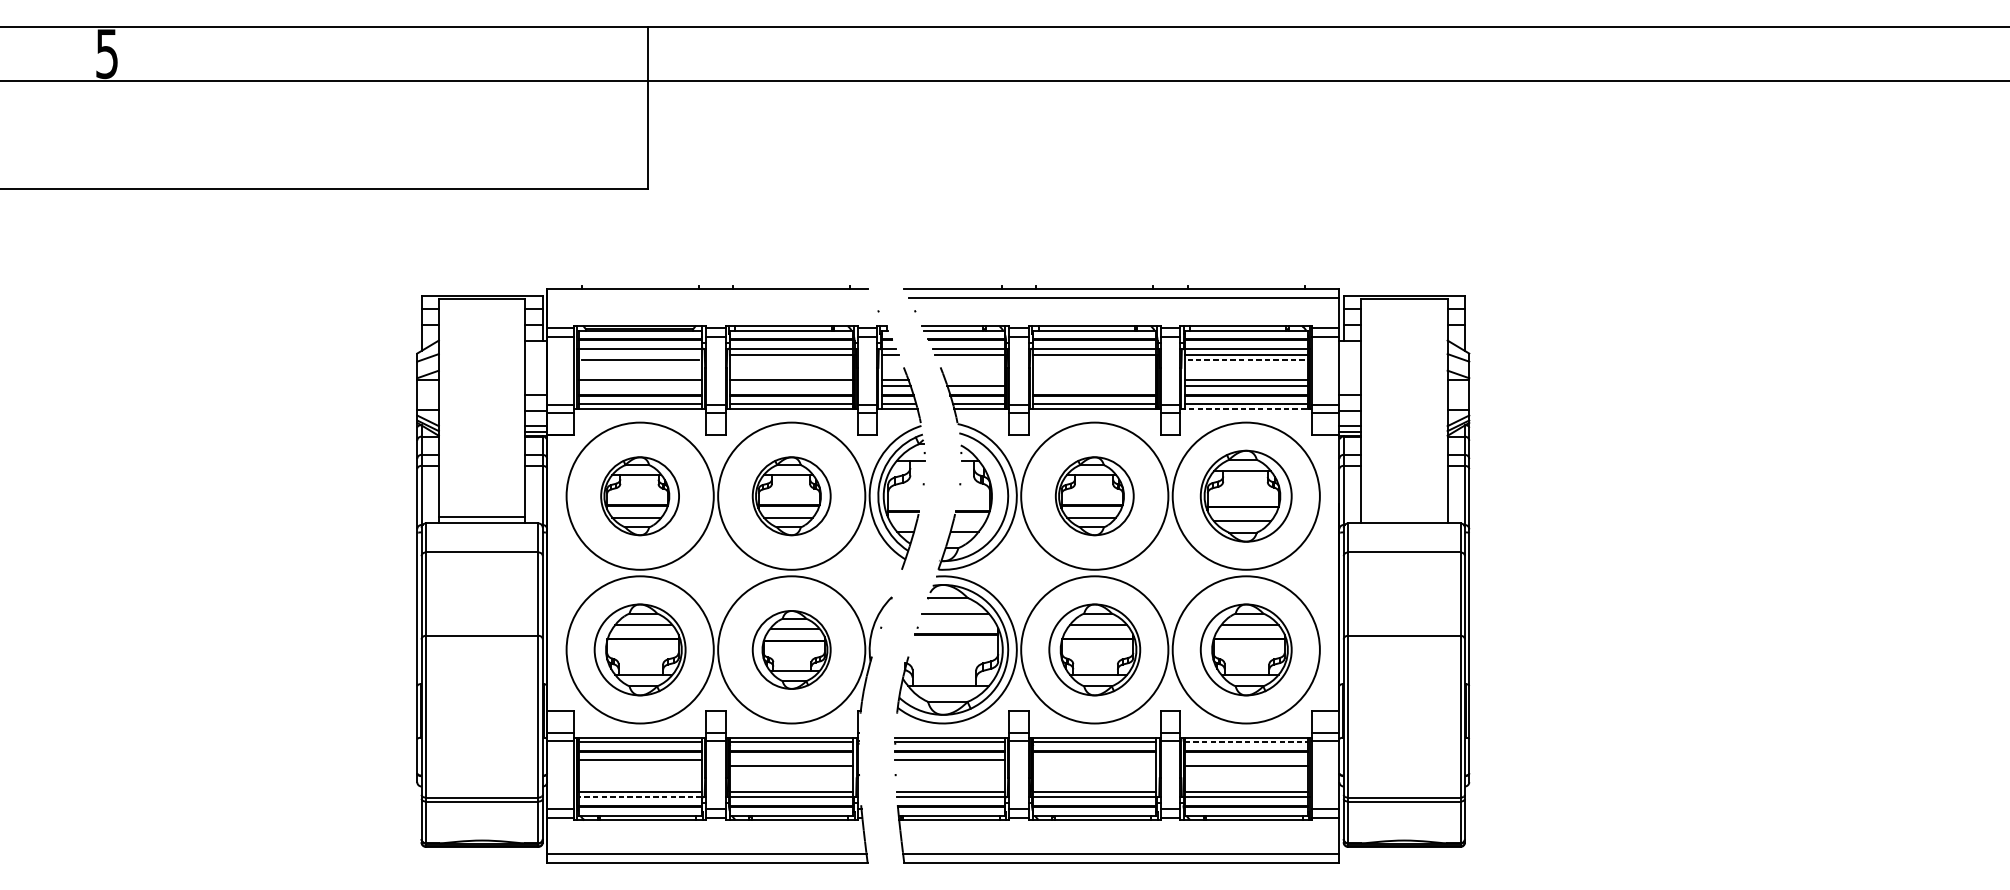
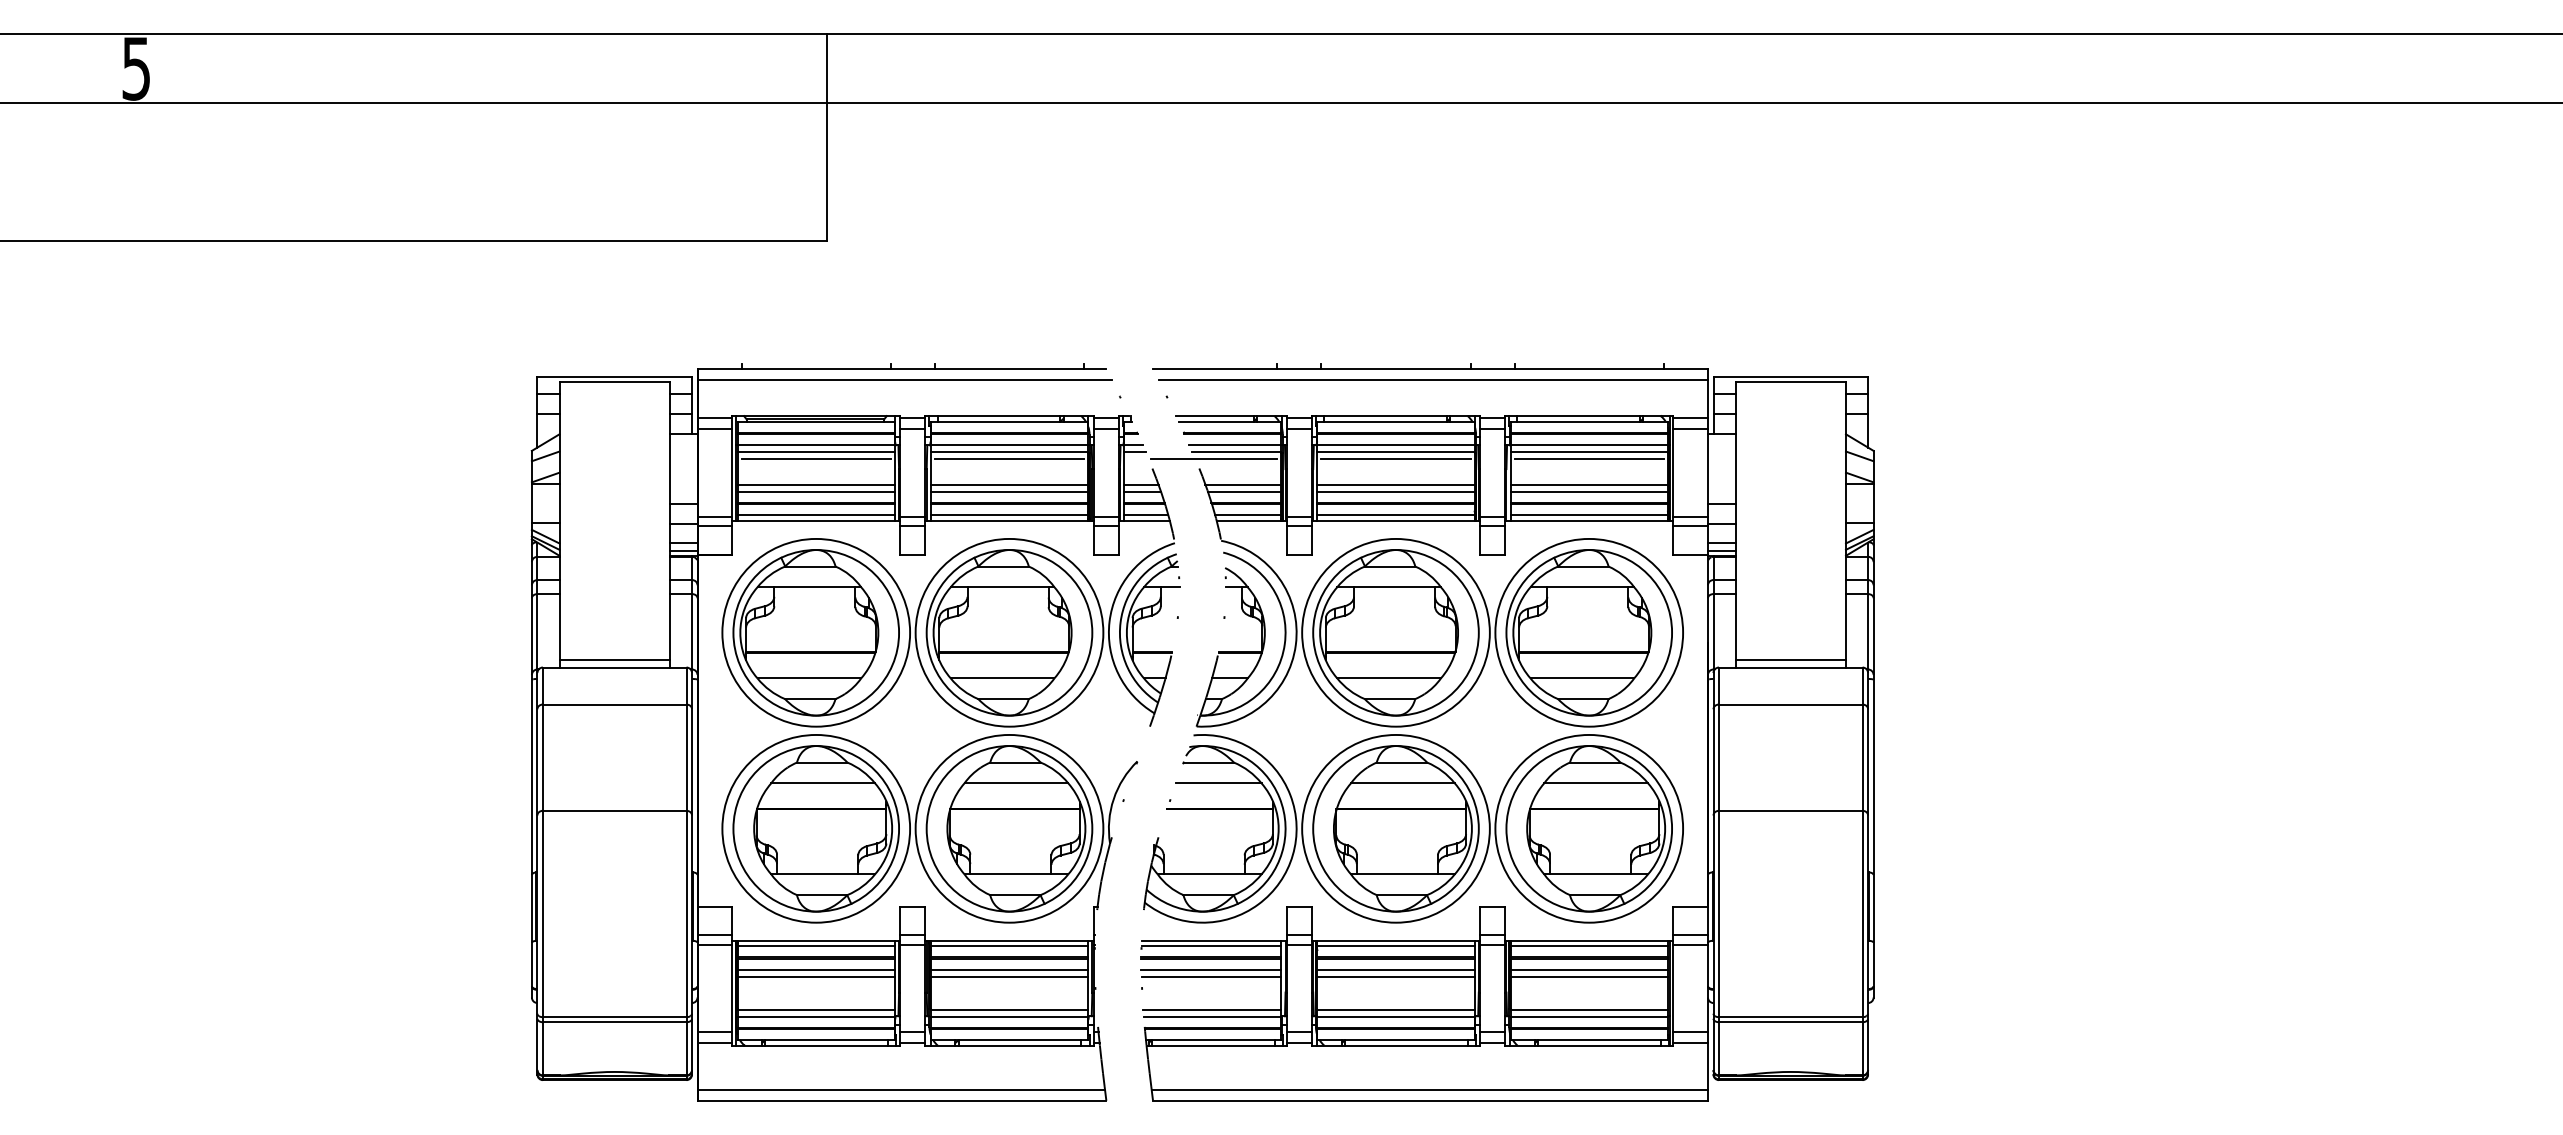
line: (709, 298) -> (904, 380), added
line: (639, 354) -> (815, 452), added
line: (791, 360) -> (1009, 459), added
line: (951, 360) -> (1213, 459), added
line: (1094, 360) -> (1395, 459), added
line: (1246, 360) -> (1589, 459), dashed -> solid
line: (975, 379) -> (1243, 484), added
line: (1094, 379) -> (1395, 484), added
line: (639, 386) -> (815, 492), added
line: (791, 386) -> (1009, 492), added
line: (1094, 386) -> (1395, 492), added
line: (1246, 408) -> (1589, 521), dashed -> solid
part: (639, 495) -> (815, 632), size x1.67
part: (791, 495) -> (1009, 632), size x1.67
part: (1094, 495) -> (1395, 632), size x1.67
part: (1245, 495) -> (1588, 632), size x1.43
line: (1404, 517) -> (1790, 659), added
part: (639, 649) -> (815, 828), size x1.43
part: (791, 649) -> (1009, 828), size x1.67
part: (1094, 649) -> (1395, 828), size x1.43
part: (1245, 649) -> (1588, 828), size x1.43
line: (1246, 742) -> (1589, 946), dashed -> solid
line: (791, 760) -> (1009, 969), added
line: (1094, 760) -> (1395, 969), added
line: (1245, 760) -> (1588, 969), added
line: (639, 765) -> (815, 976), added
line: (950, 765) -> (1211, 976), added
line: (1094, 765) -> (1395, 976), added
line: (640, 797) -> (816, 1016), dashed -> solid

